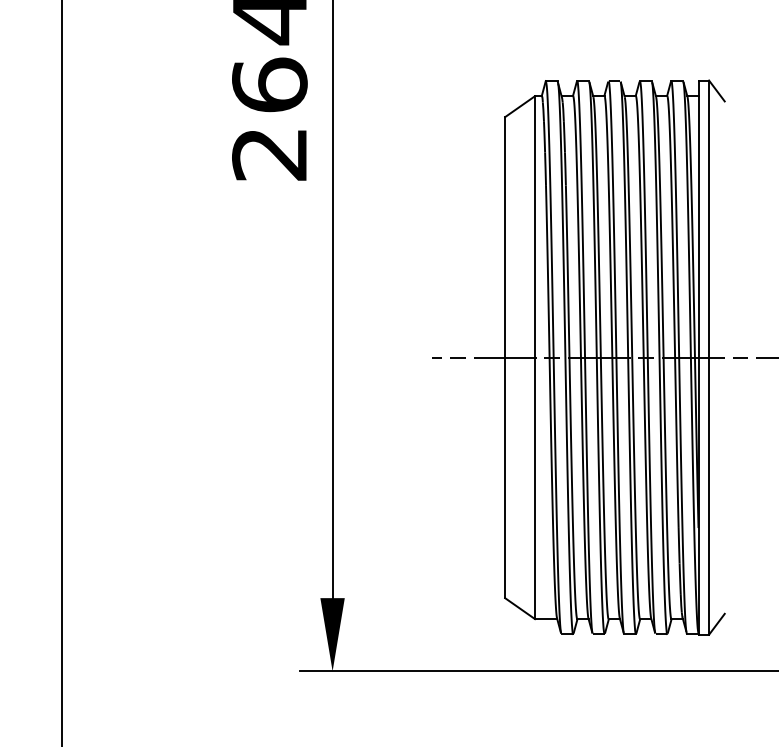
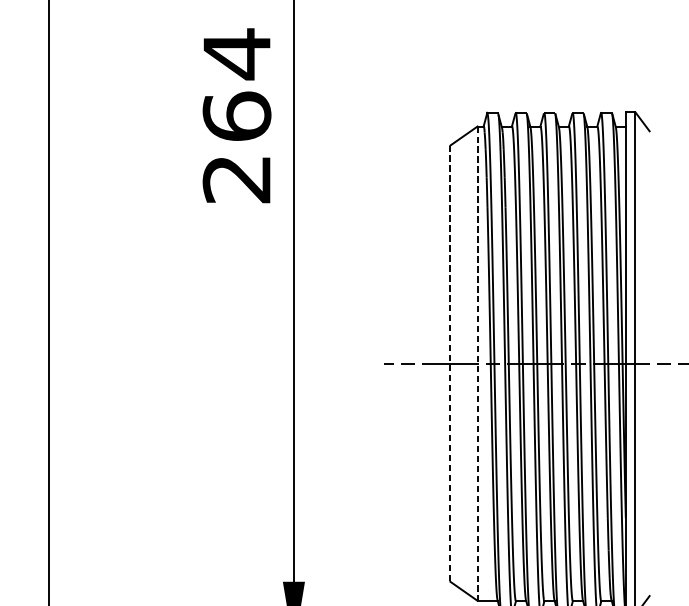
line: (505, 357) -> (450, 363), solid -> dashed
line: (535, 358) -> (477, 364), solid -> dashed

